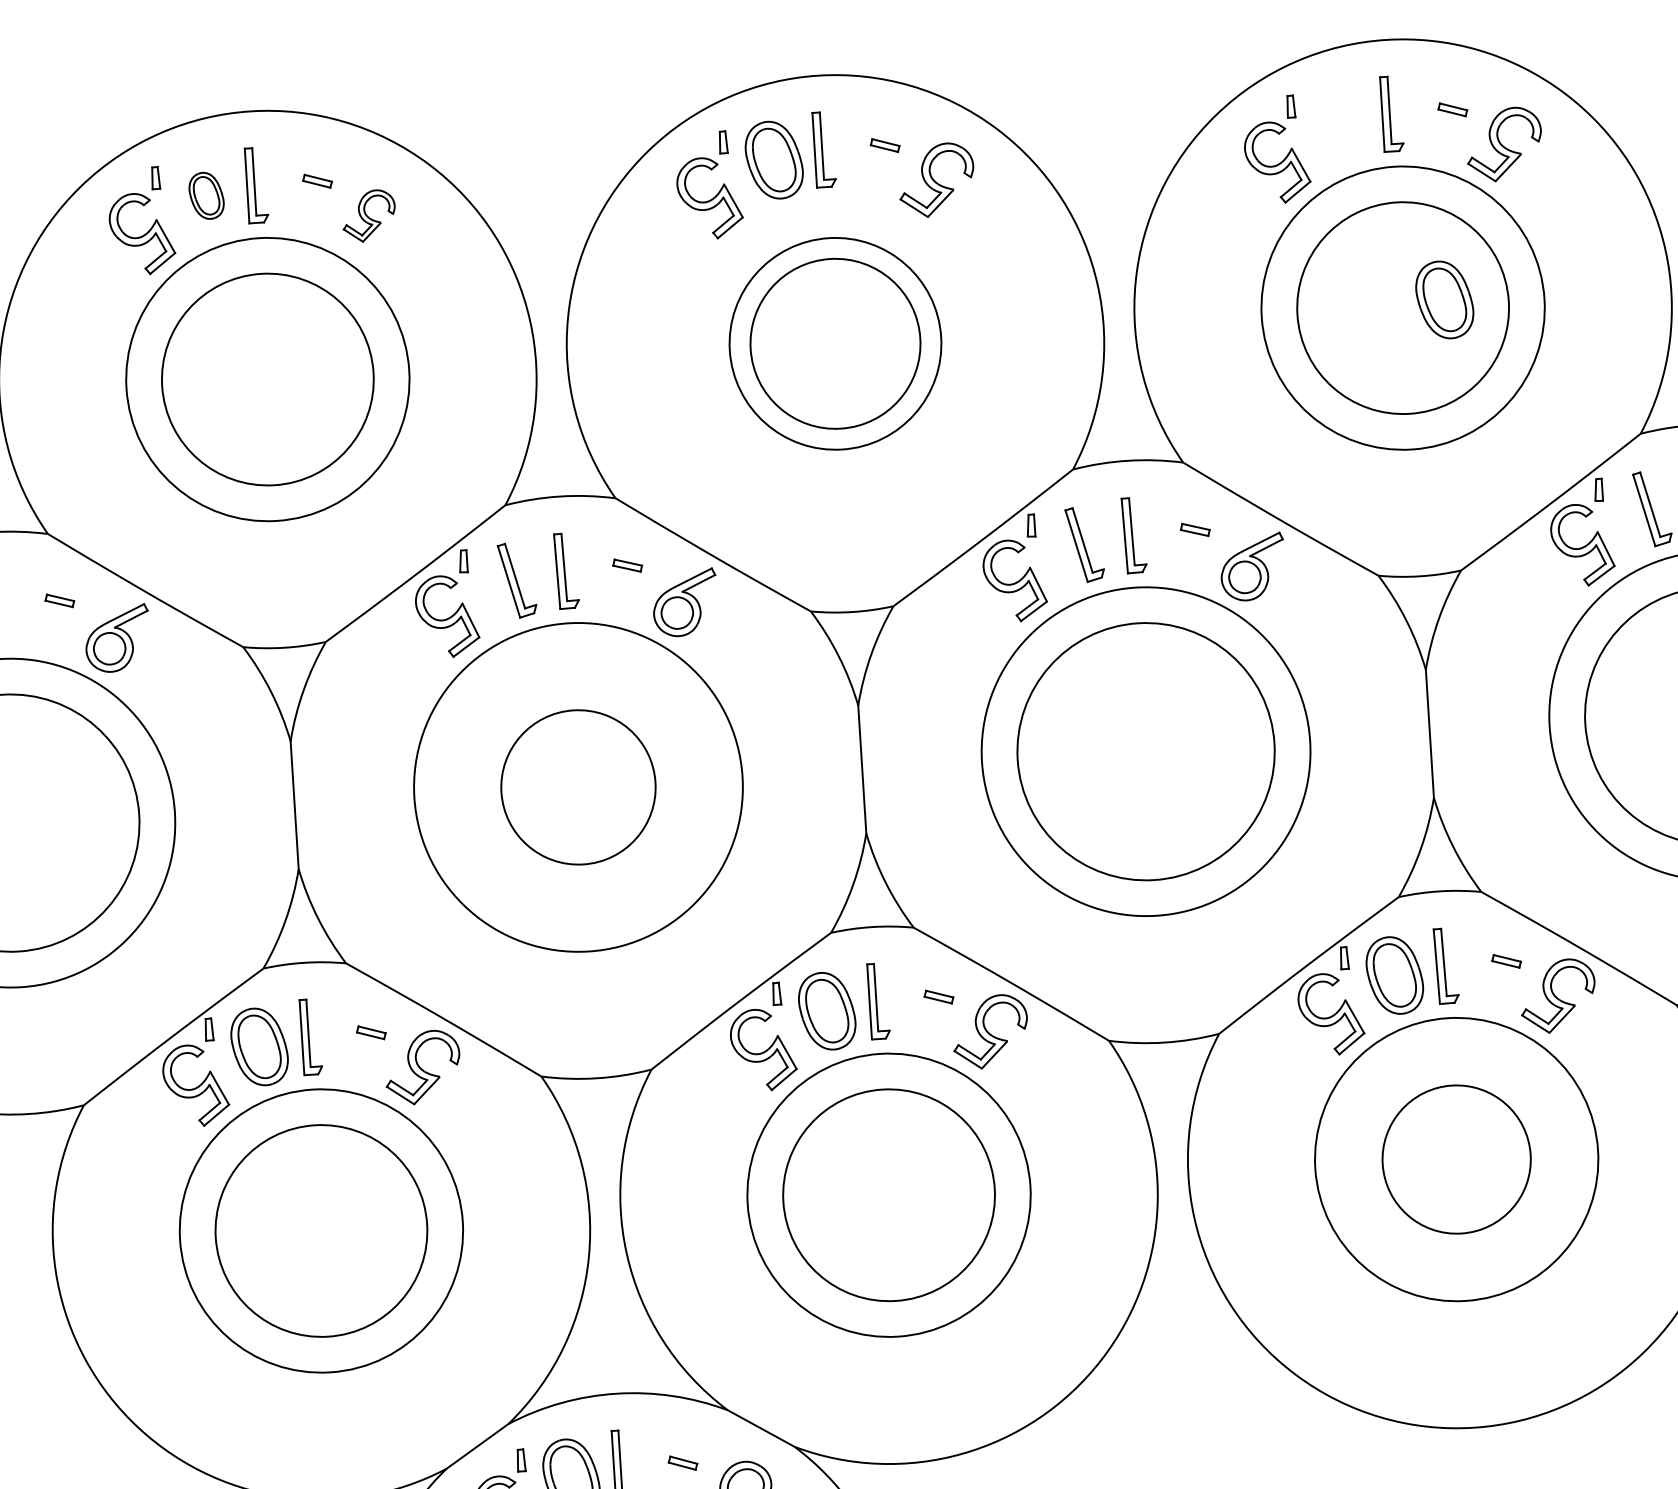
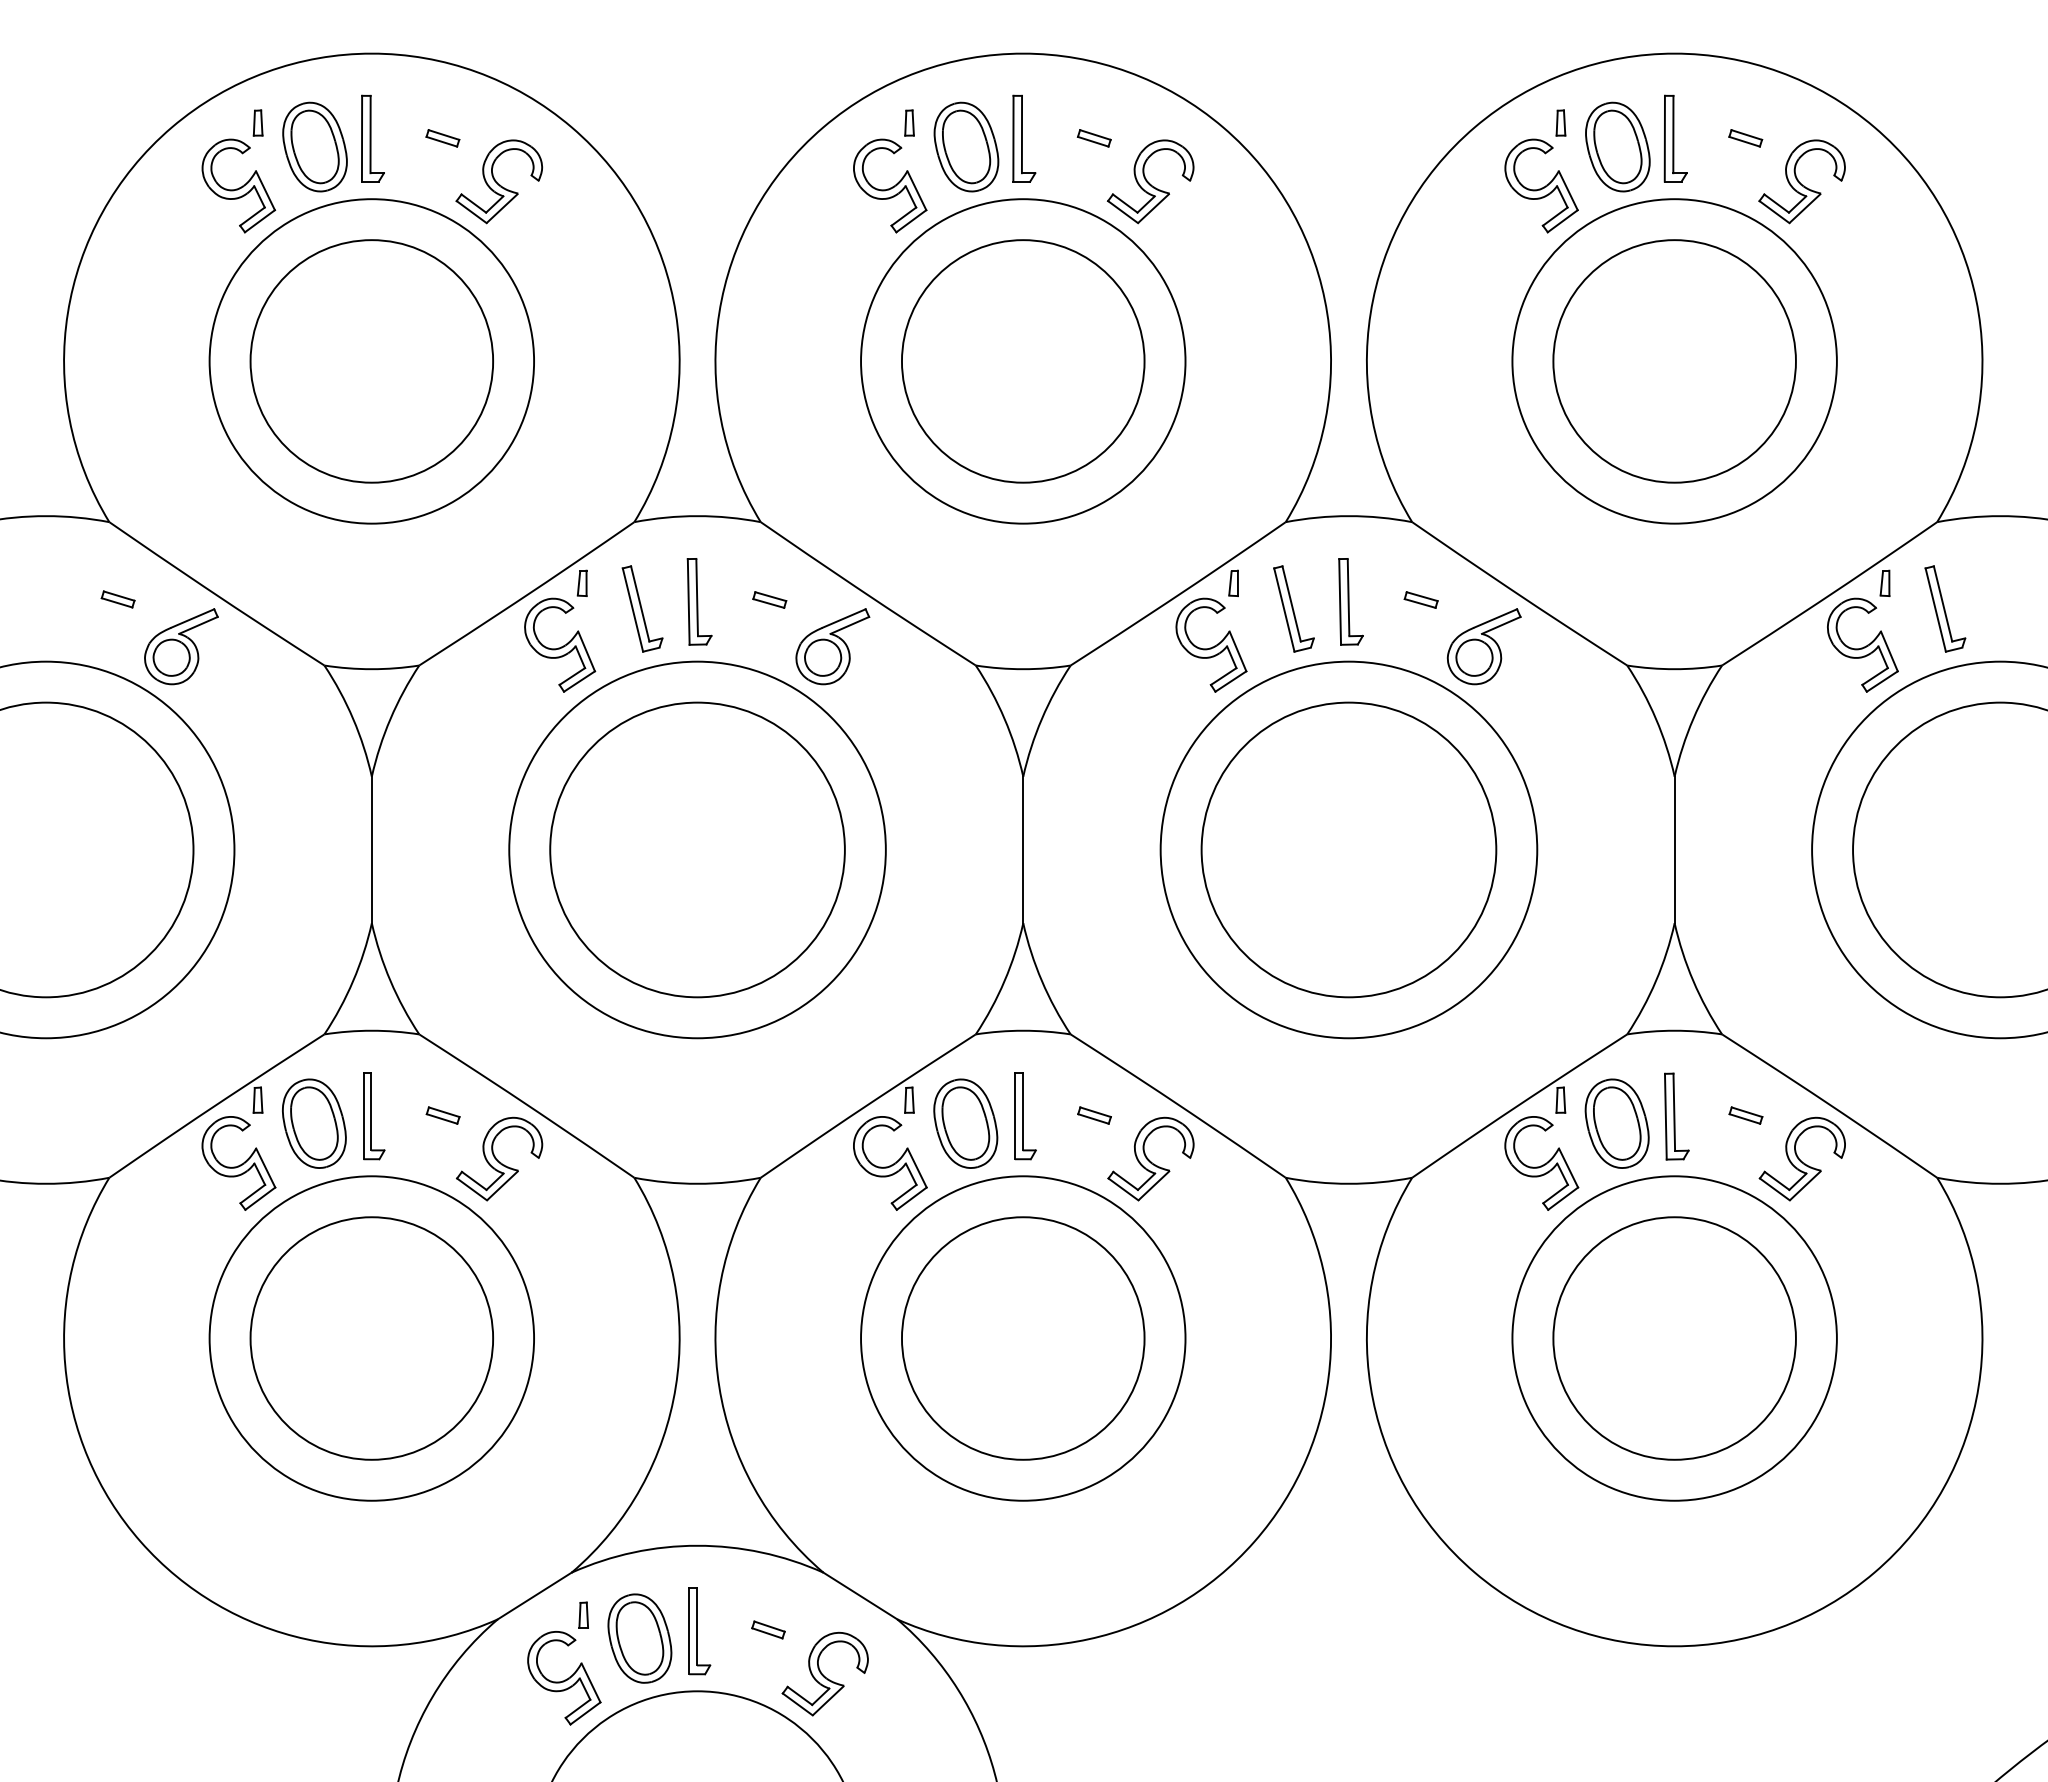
part: (206, 195) -> (314, 146), size x1.67
part: (369, 215) -> (499, 181), size x1.43
part: (1444, 299) -> (1617, 146), moved
circle: (835, 343) -> (1023, 361), size x1.67
circle: (578, 787) -> (697, 849), size x1.67
circle: (1456, 1159) -> (1674, 1338), size x1.43

